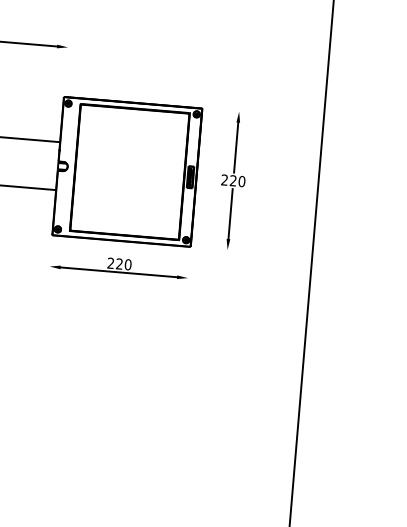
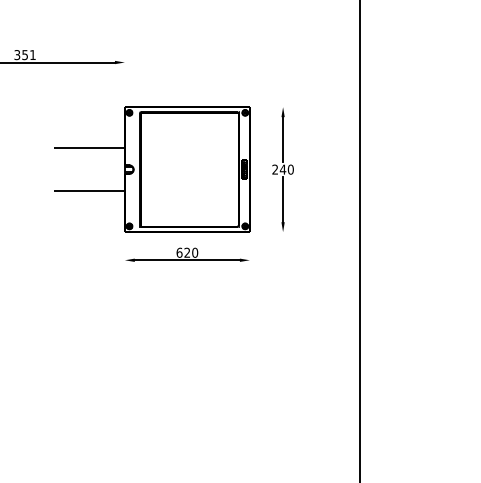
text: (232, 180) -> (282, 169), 220 -> 240
text: (110, 262) -> (179, 252), 220 -> 620

